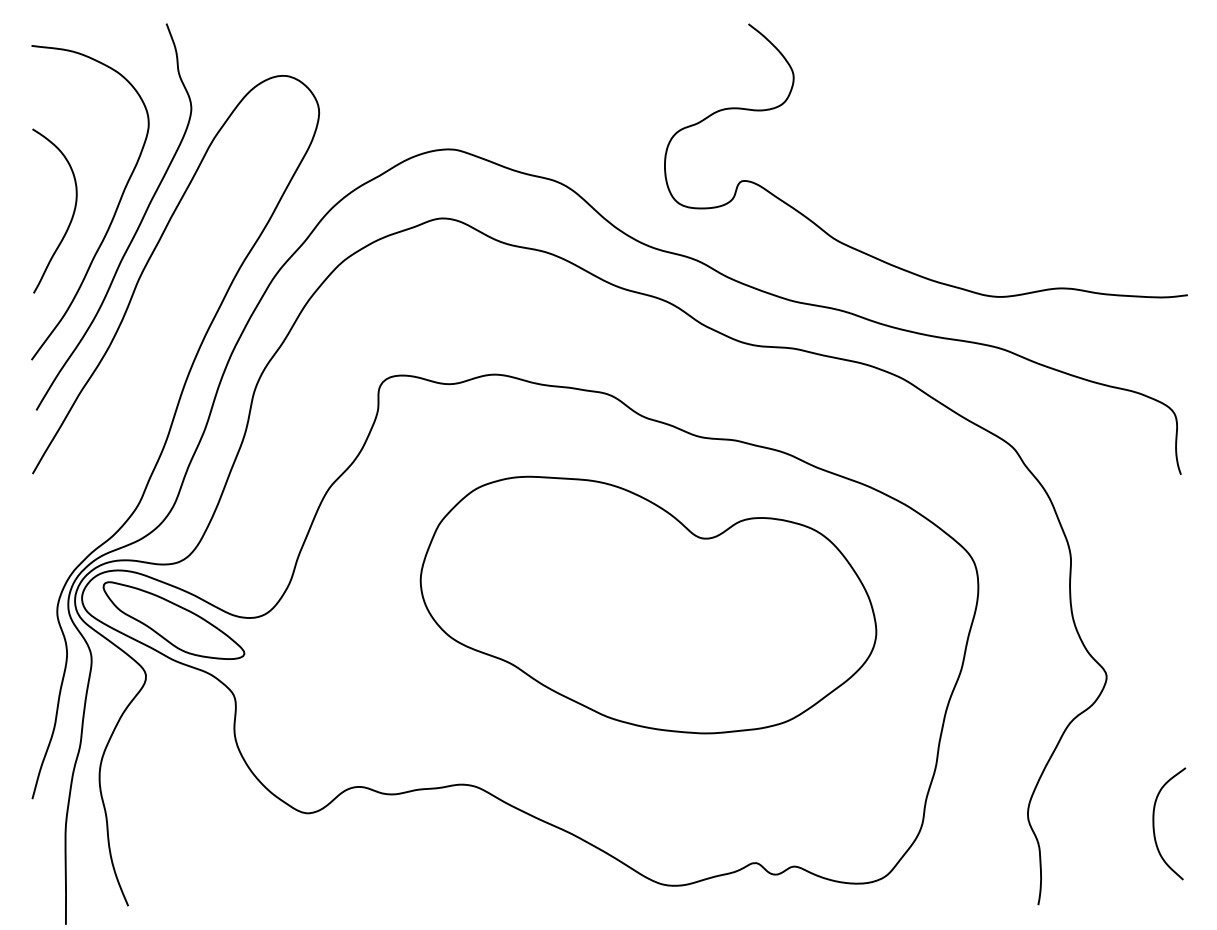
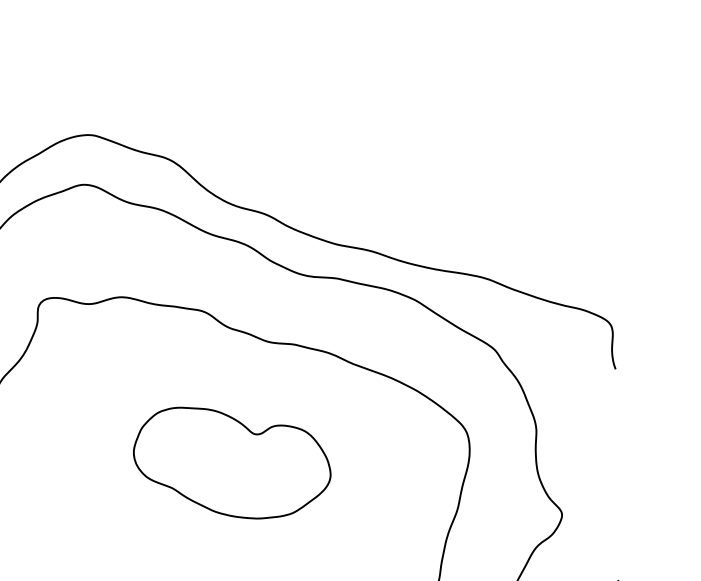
curve: (877, 257) -> (397, 212), removed
part: (648, 604) -> (232, 462), size x0.6

